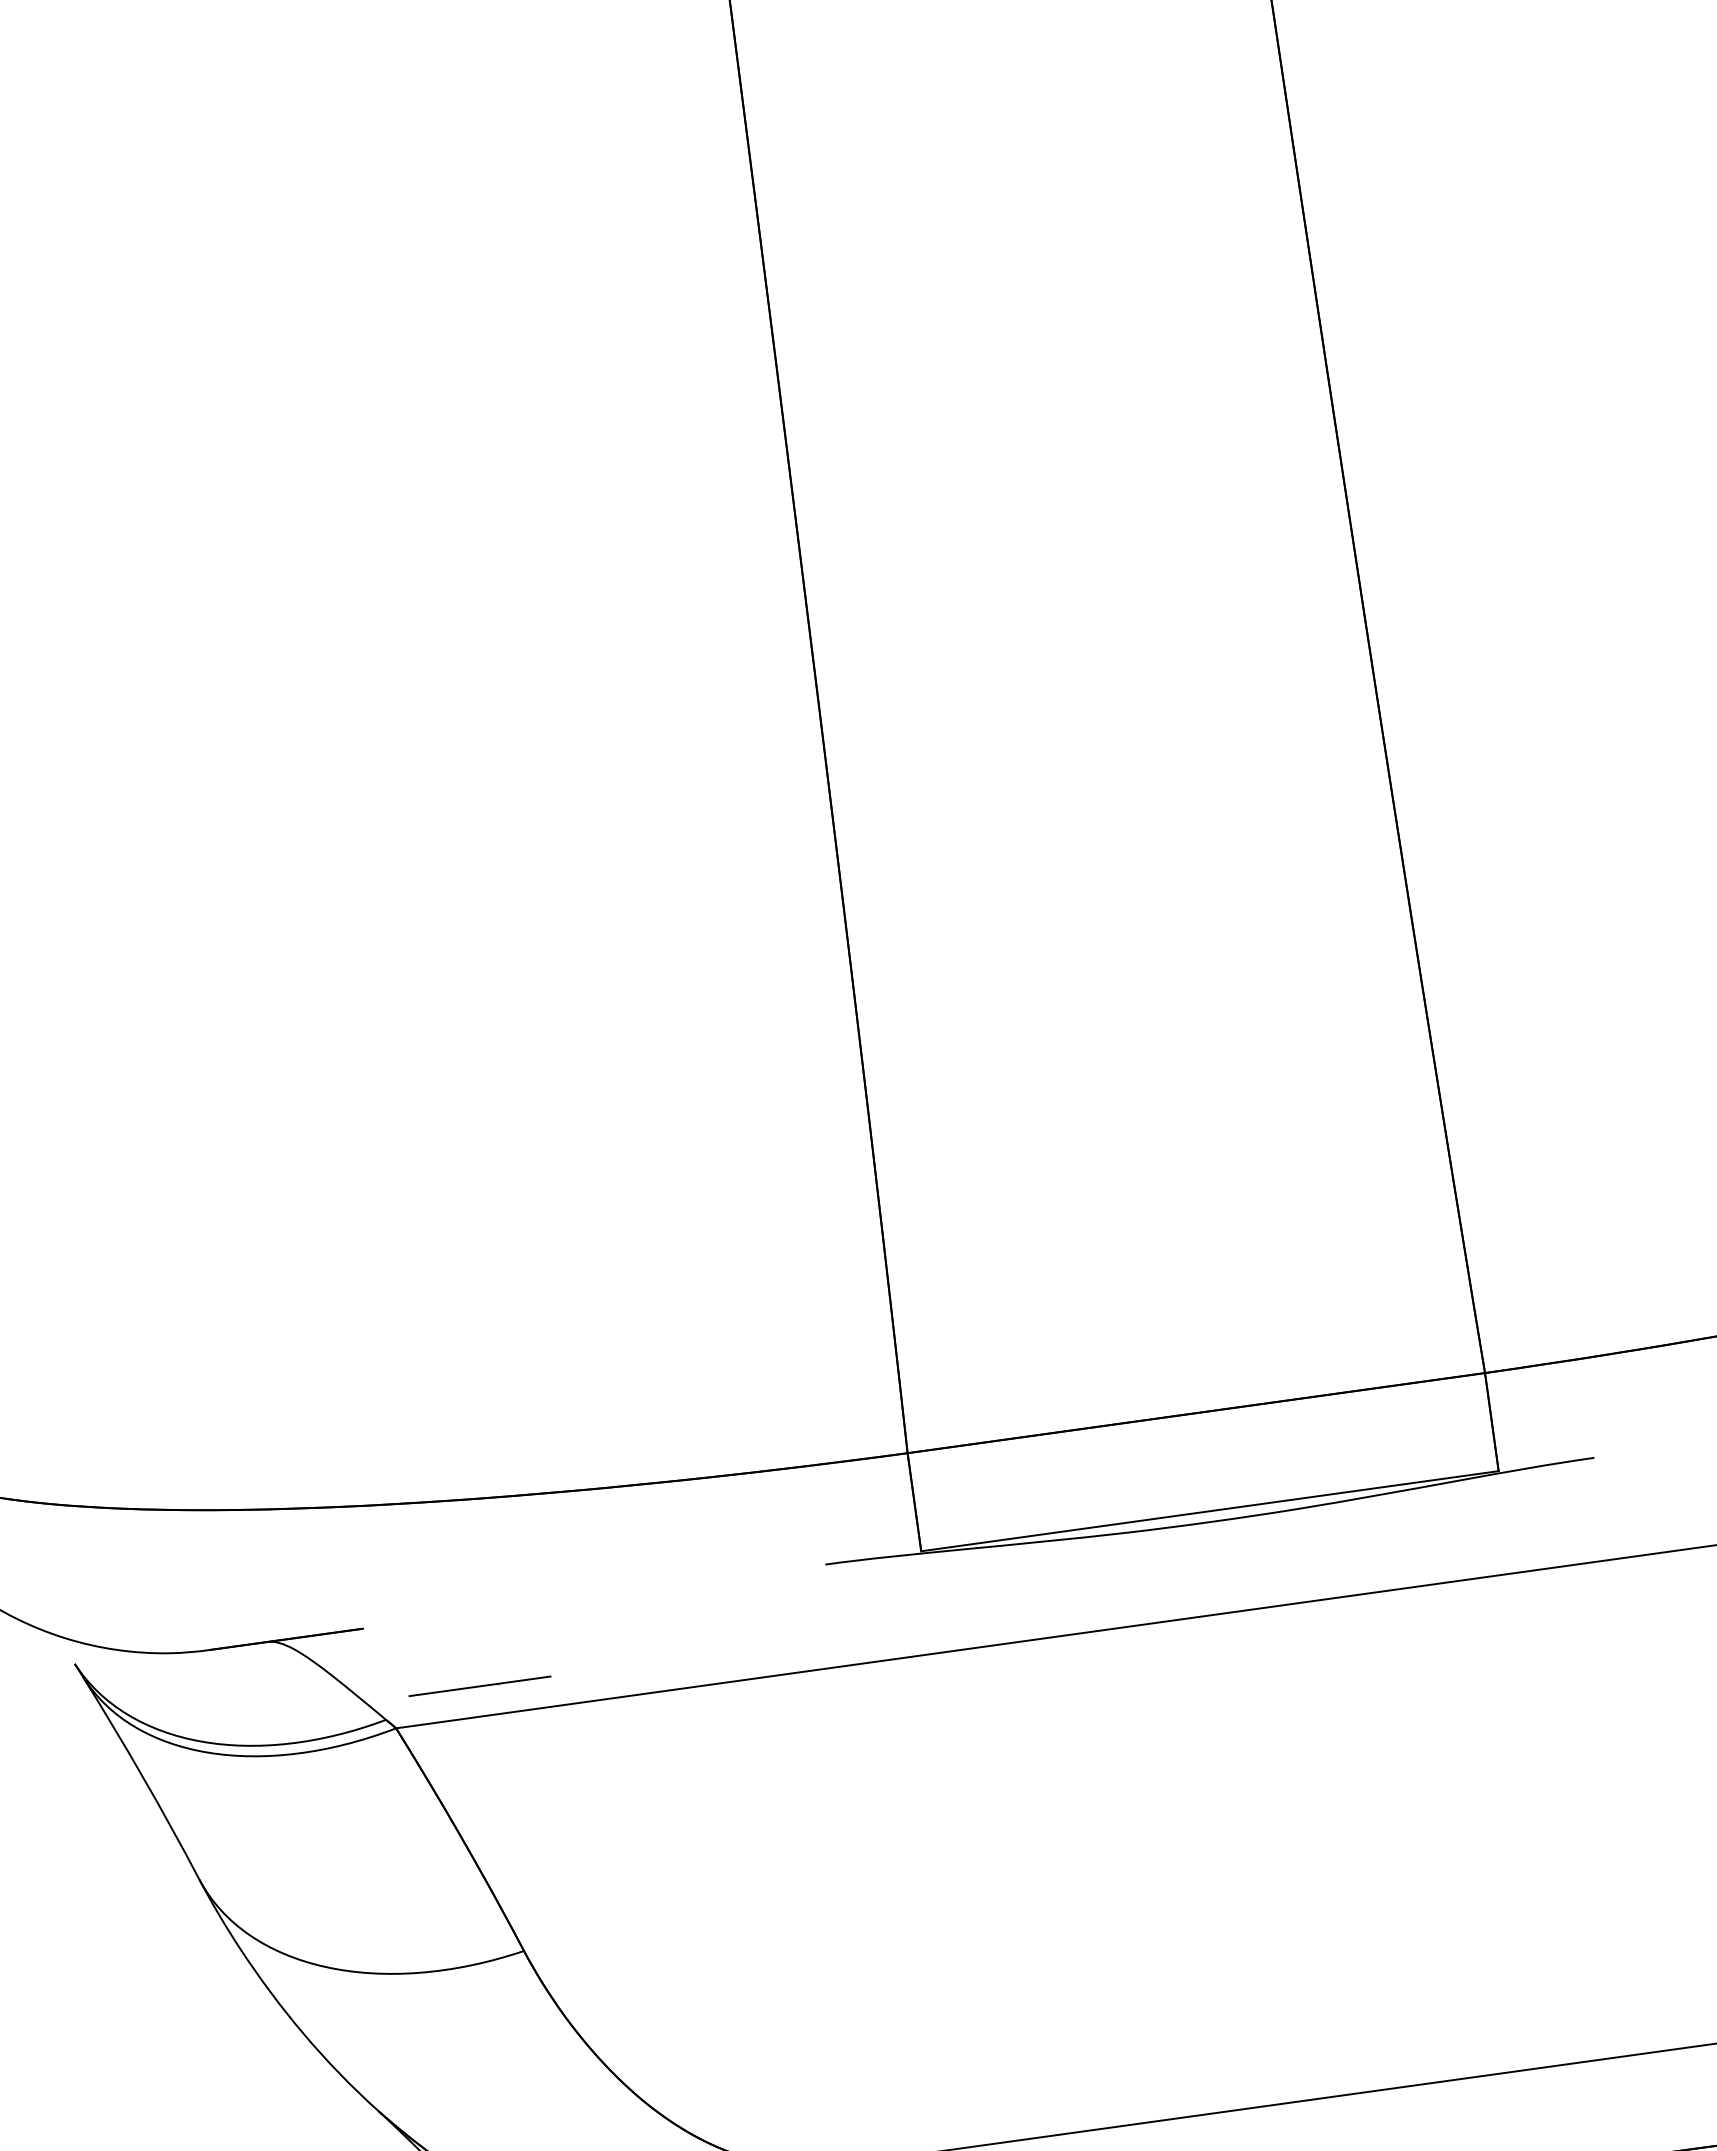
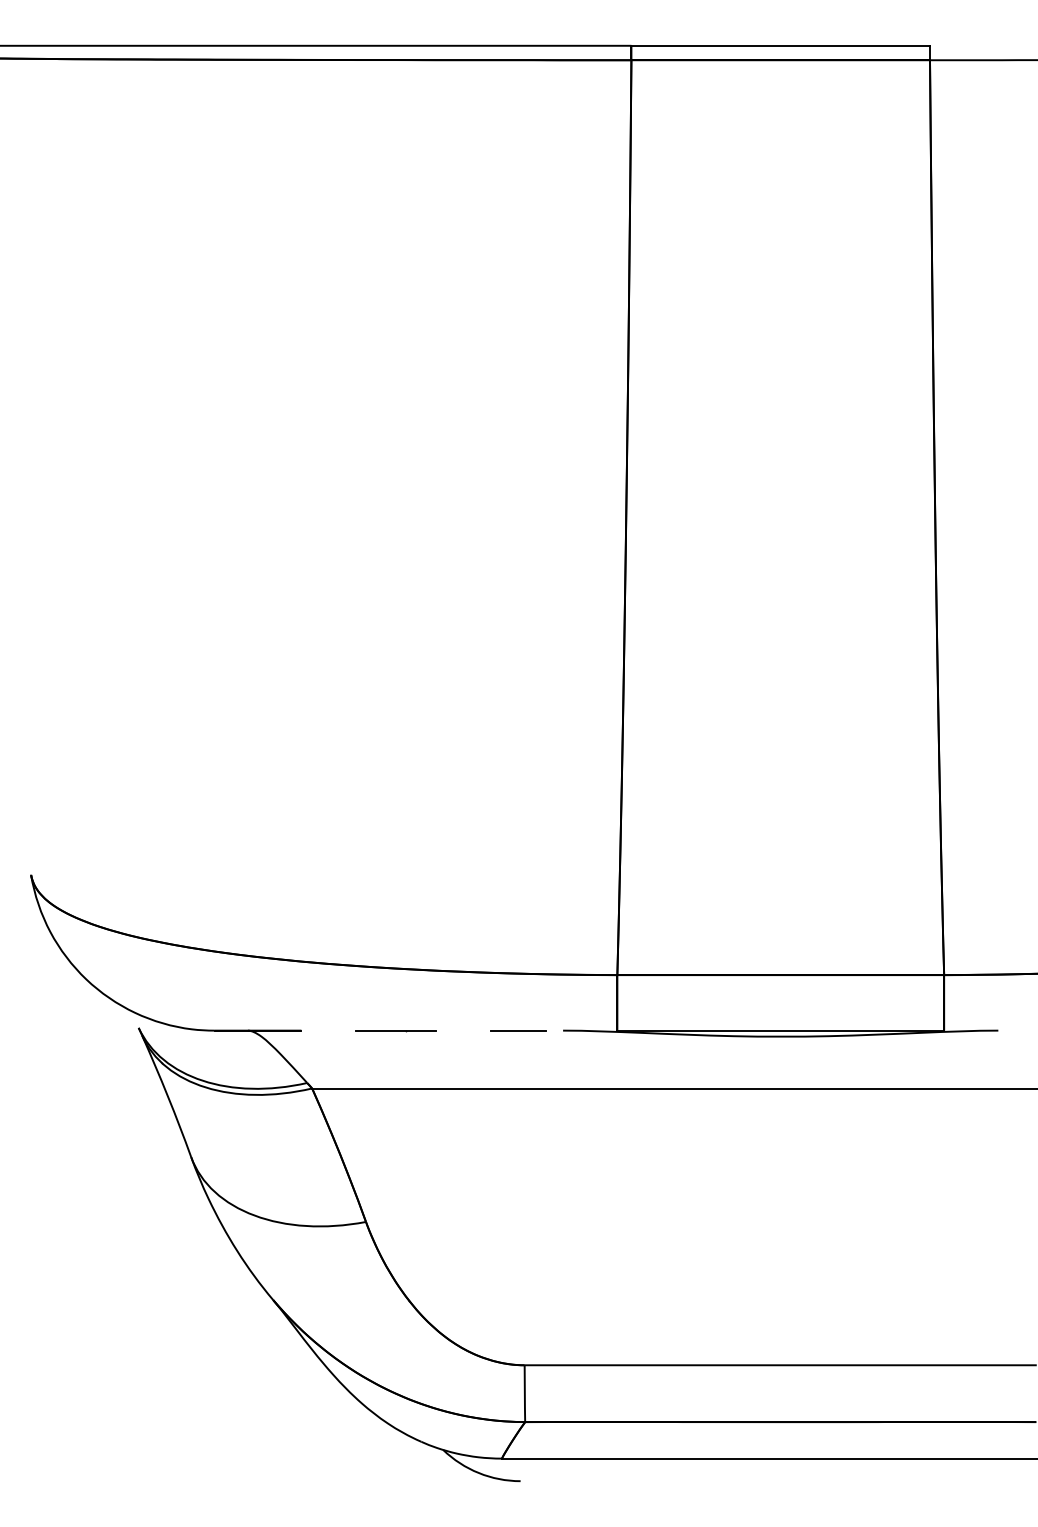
line: (746, 1575) -> (518, 1030), added
line: (479, 1687) -> (395, 1031), moved

